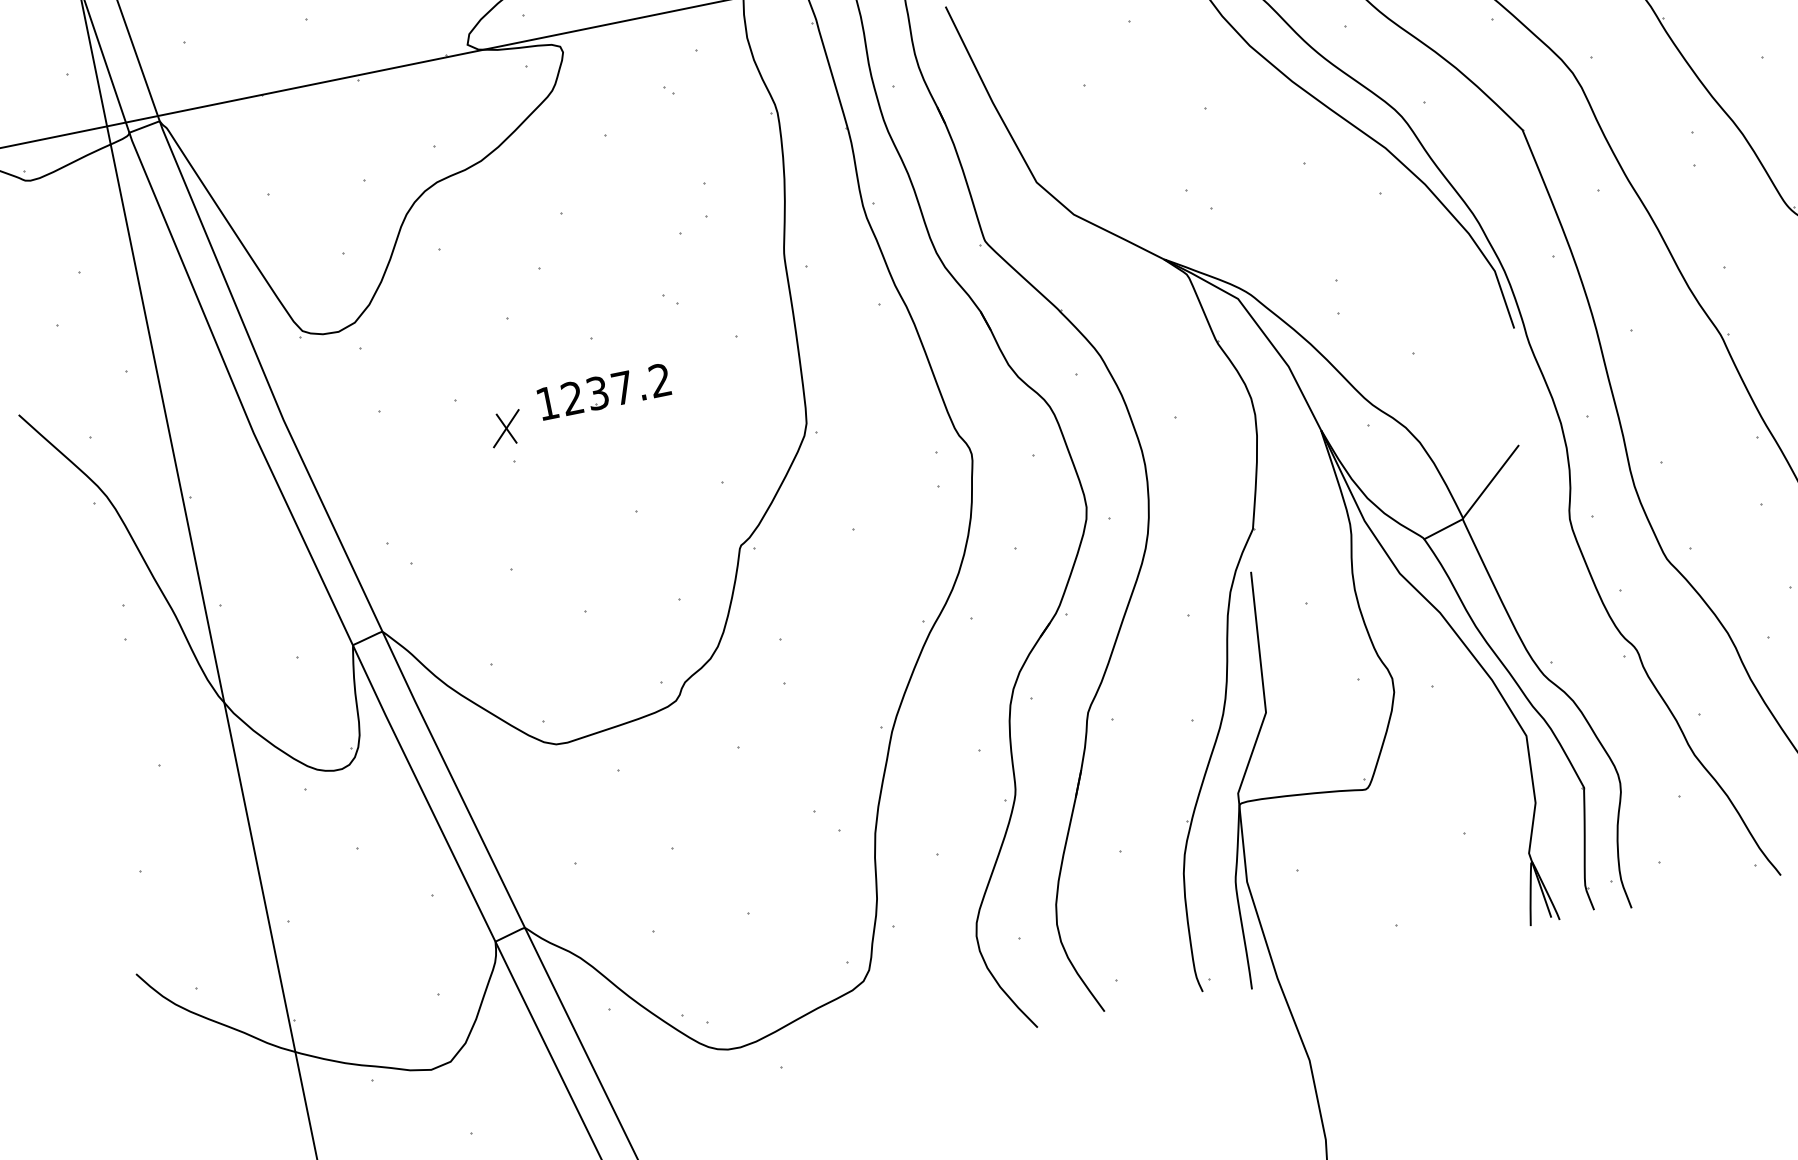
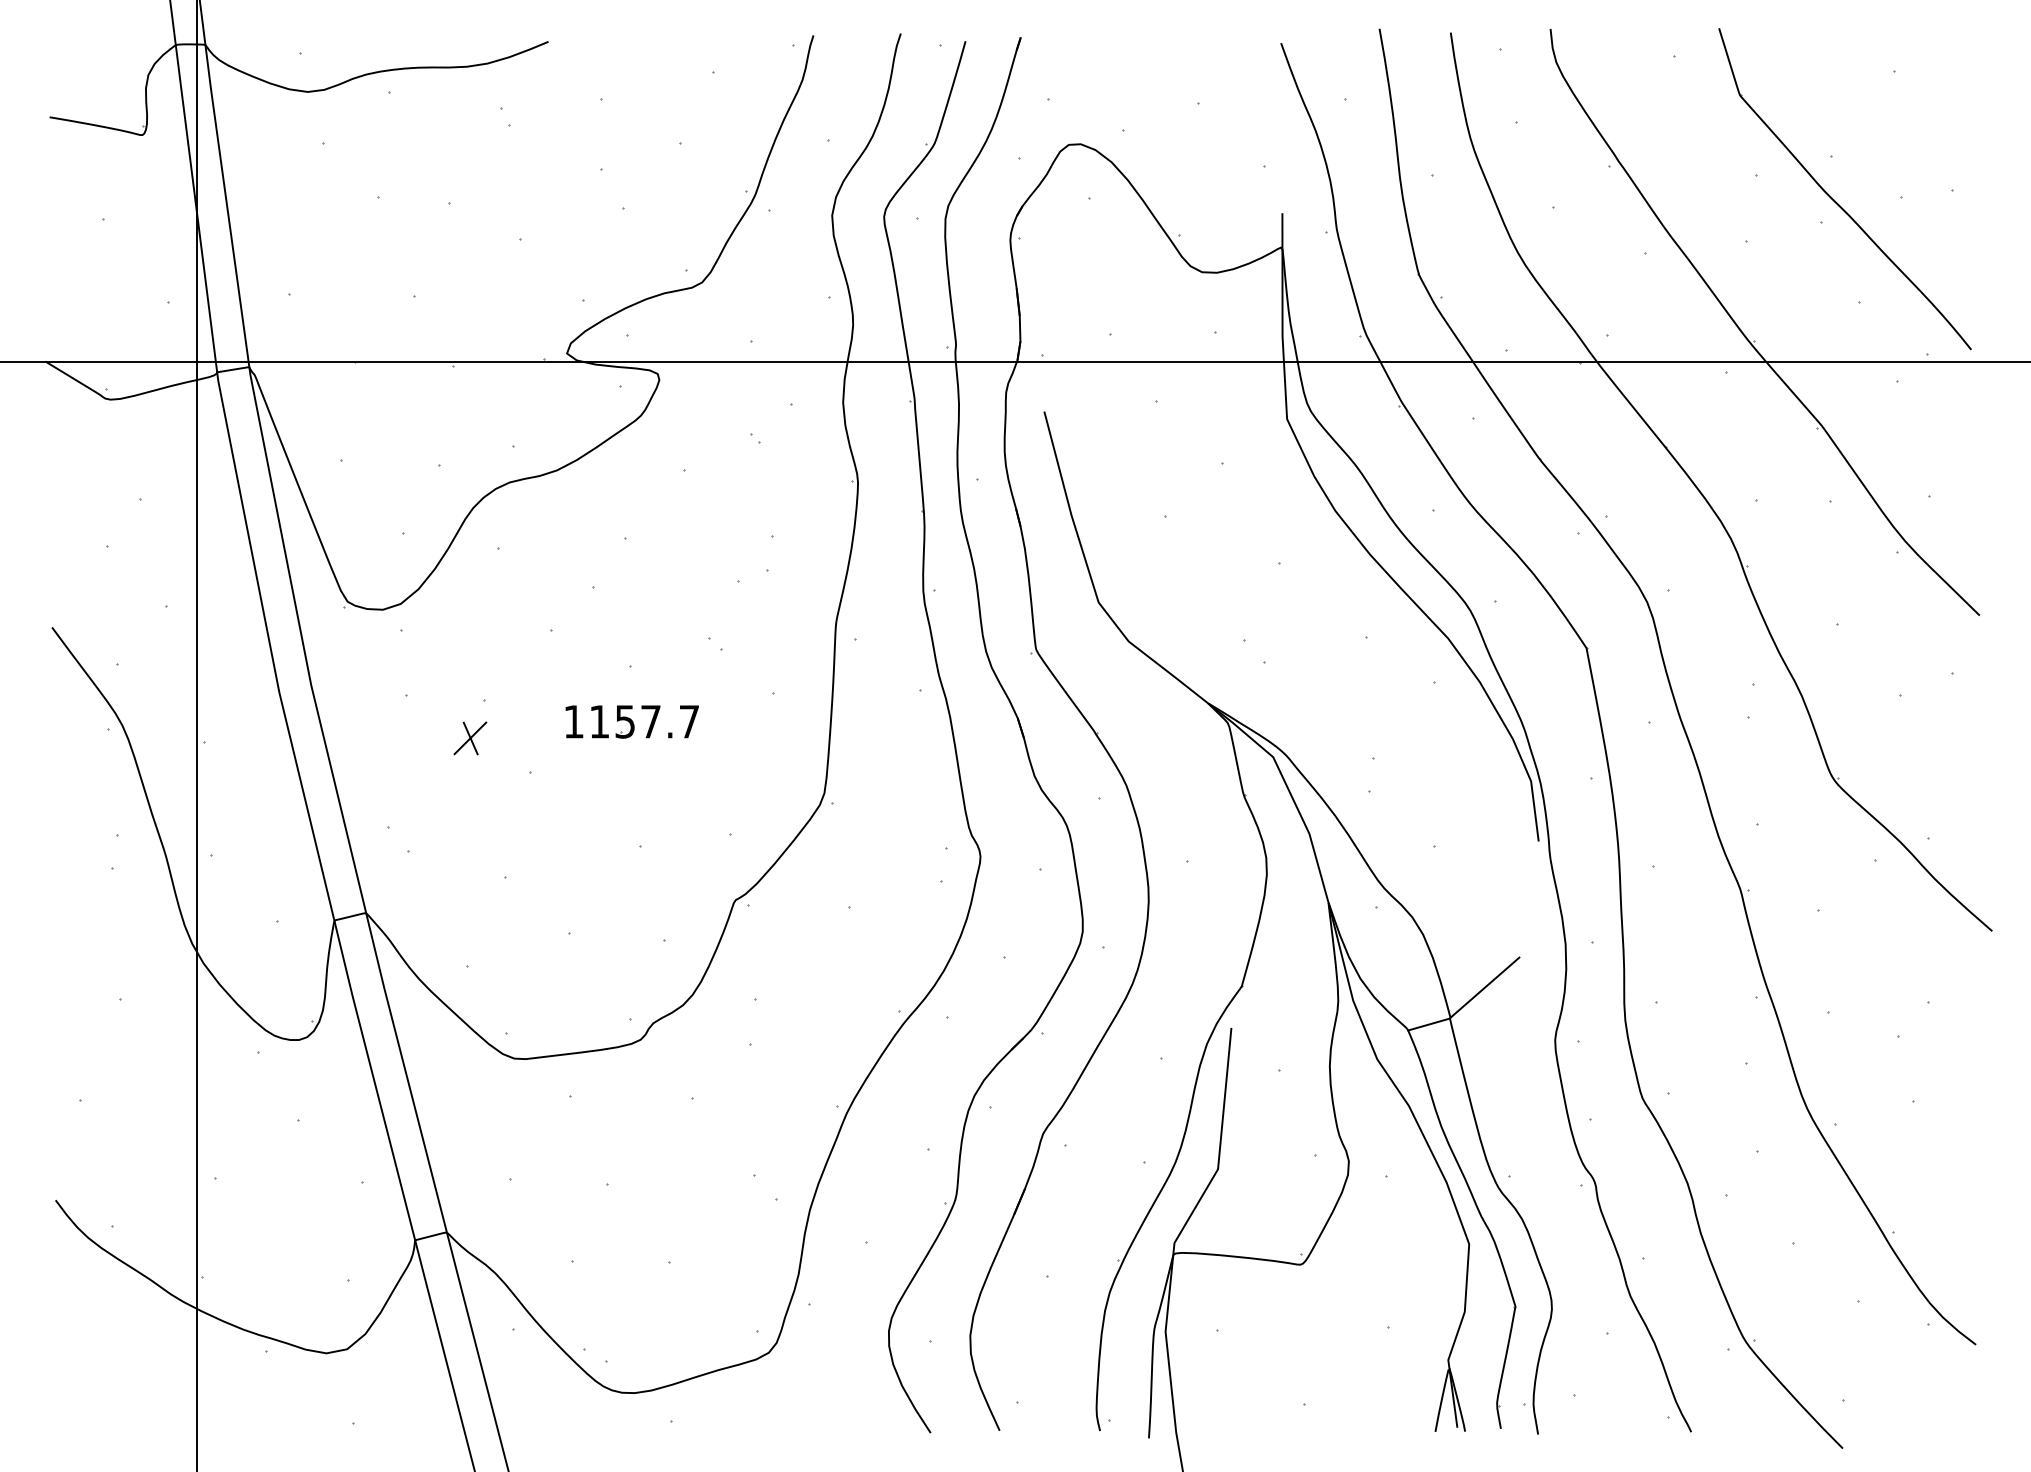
text: (615, 389) -> (643, 721), 1237.2 -> 1157.7
part: (506, 428) -> (470, 738), moved

